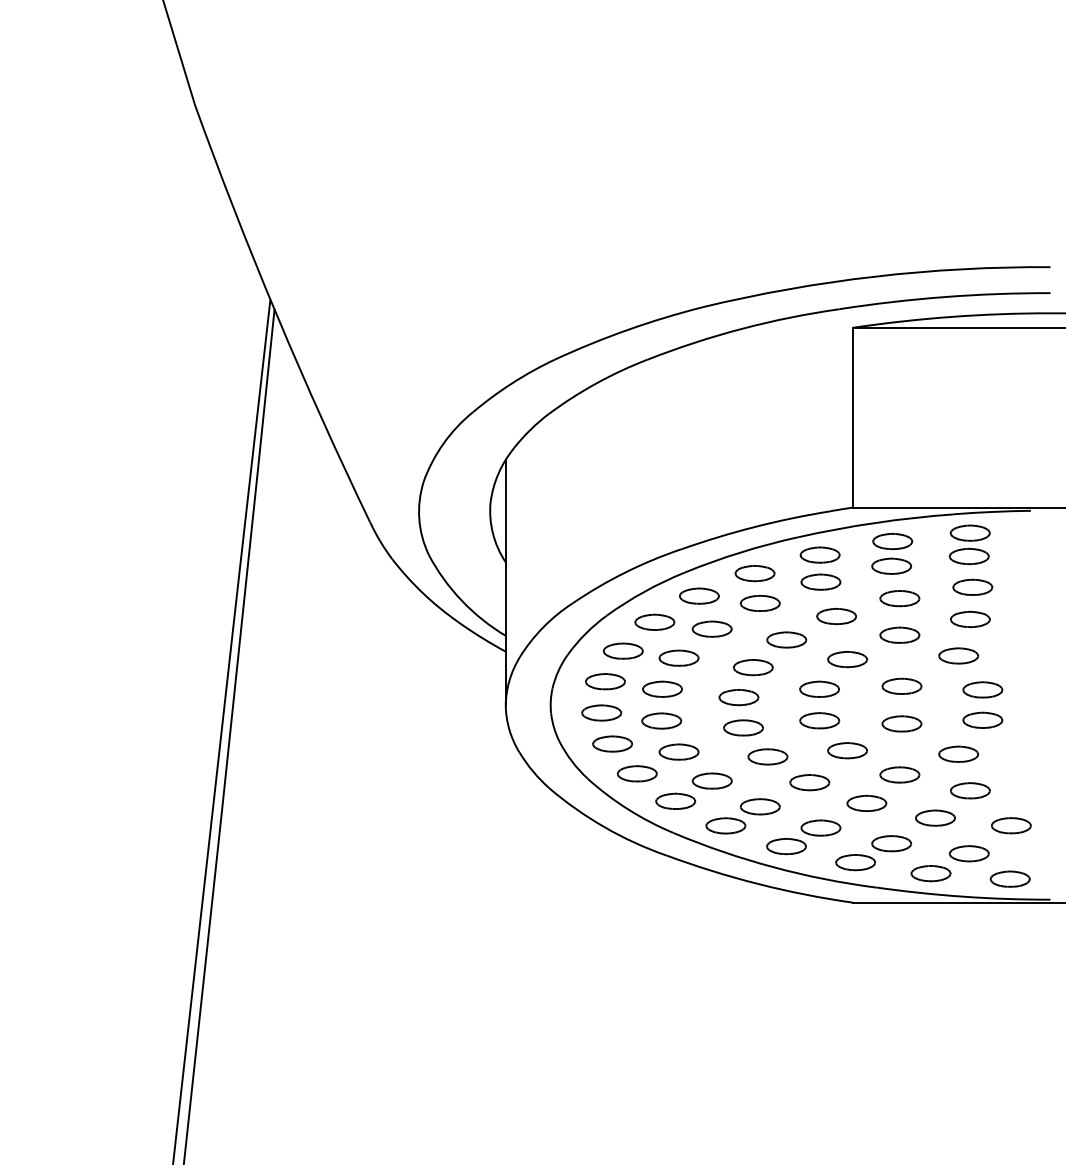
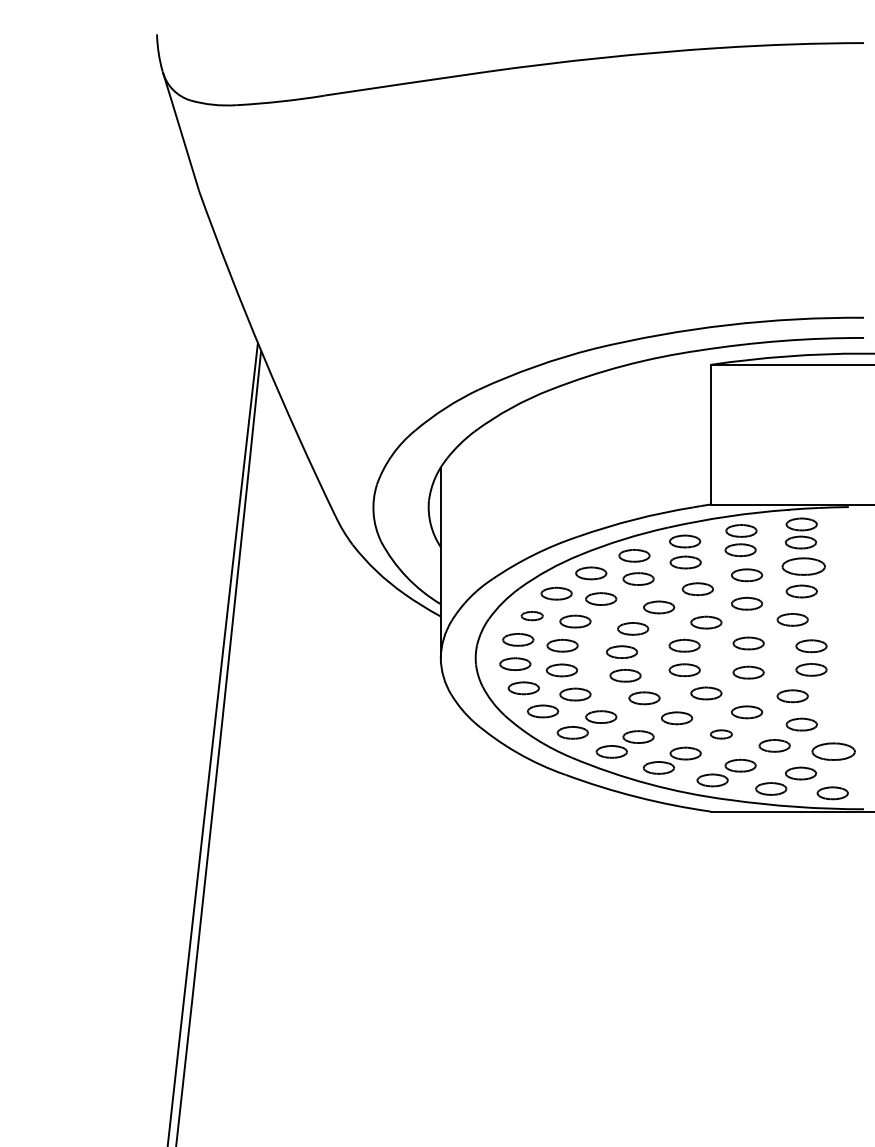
part: (972, 587) -> (803, 566), size x1.4
part: (623, 650) -> (532, 615), size x0.7
part: (867, 803) -> (721, 734), size x0.7
part: (1011, 825) -> (833, 751), size x1.4

